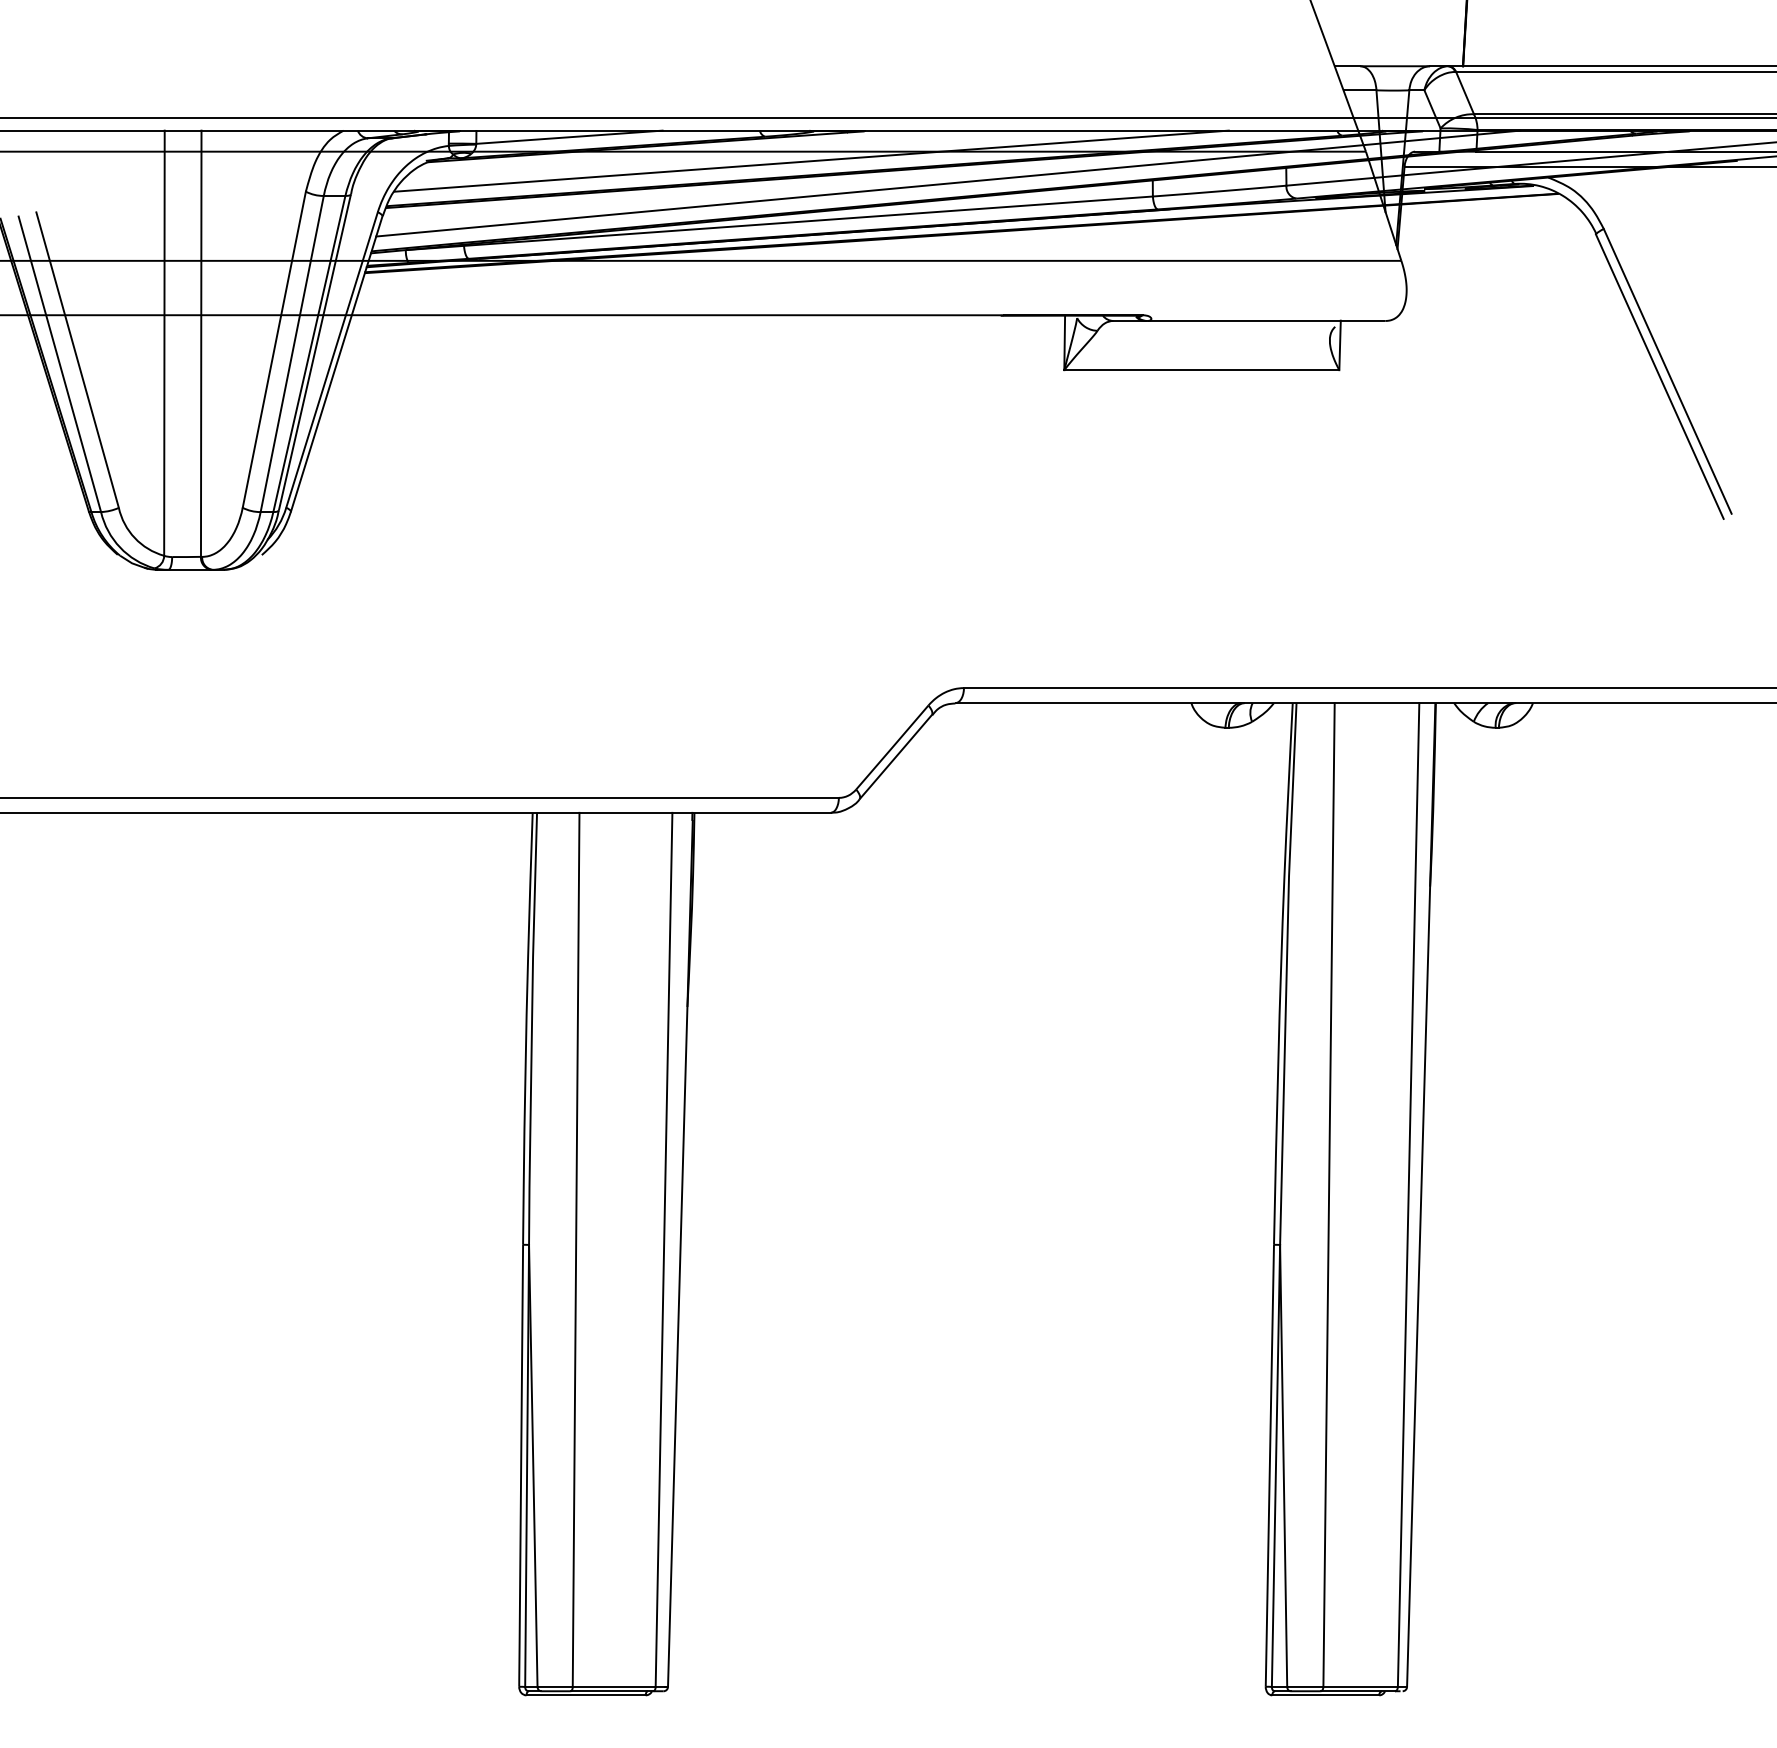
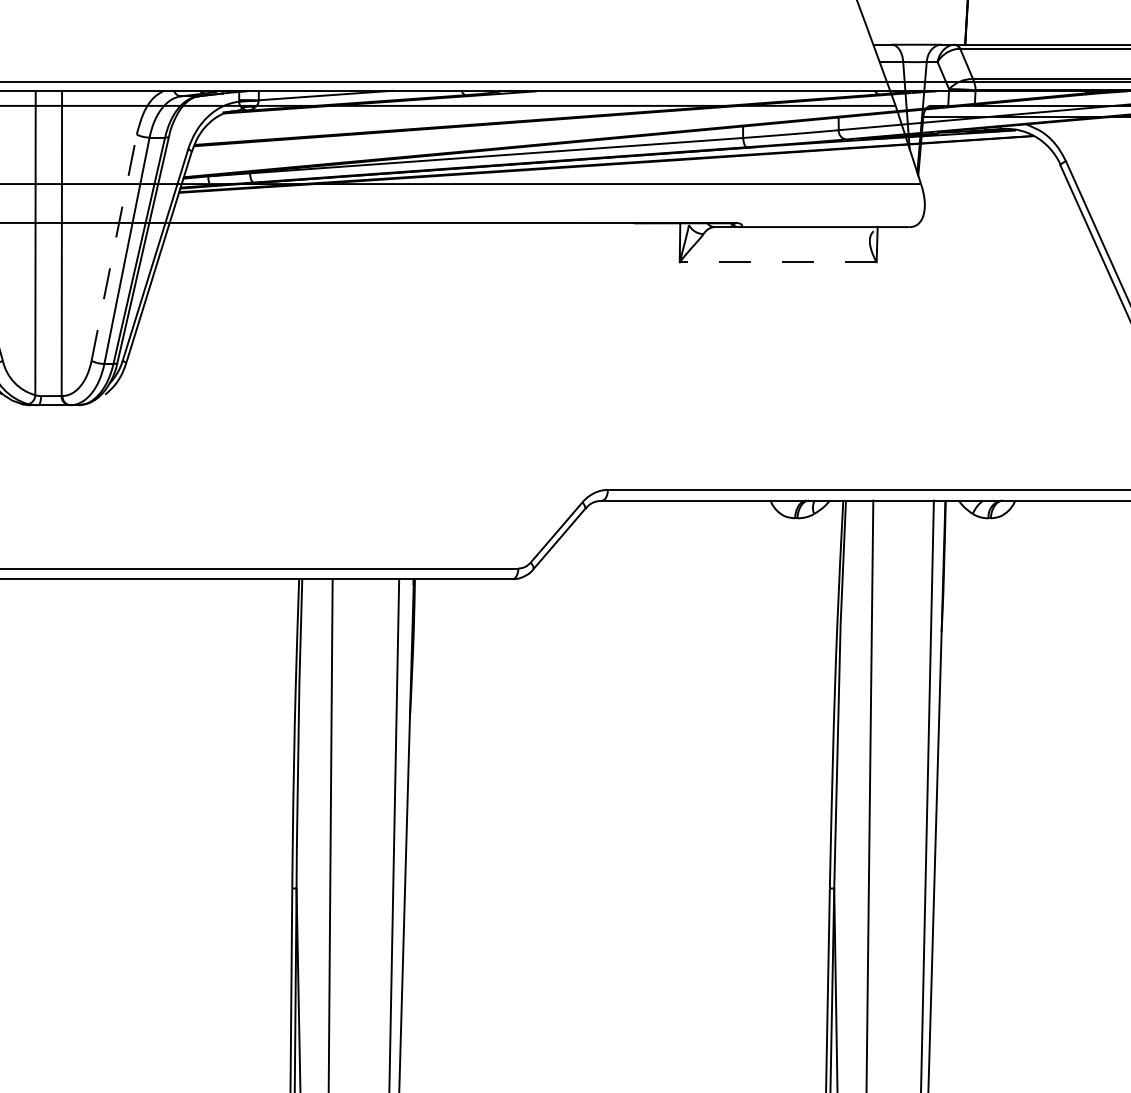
line: (811, 160) -> (498, 112), removed
line: (948, 183) -> (596, 128), removed
line: (274, 349) -> (114, 247), solid -> dashed
line: (1201, 370) -> (777, 262), solid -> dashed

